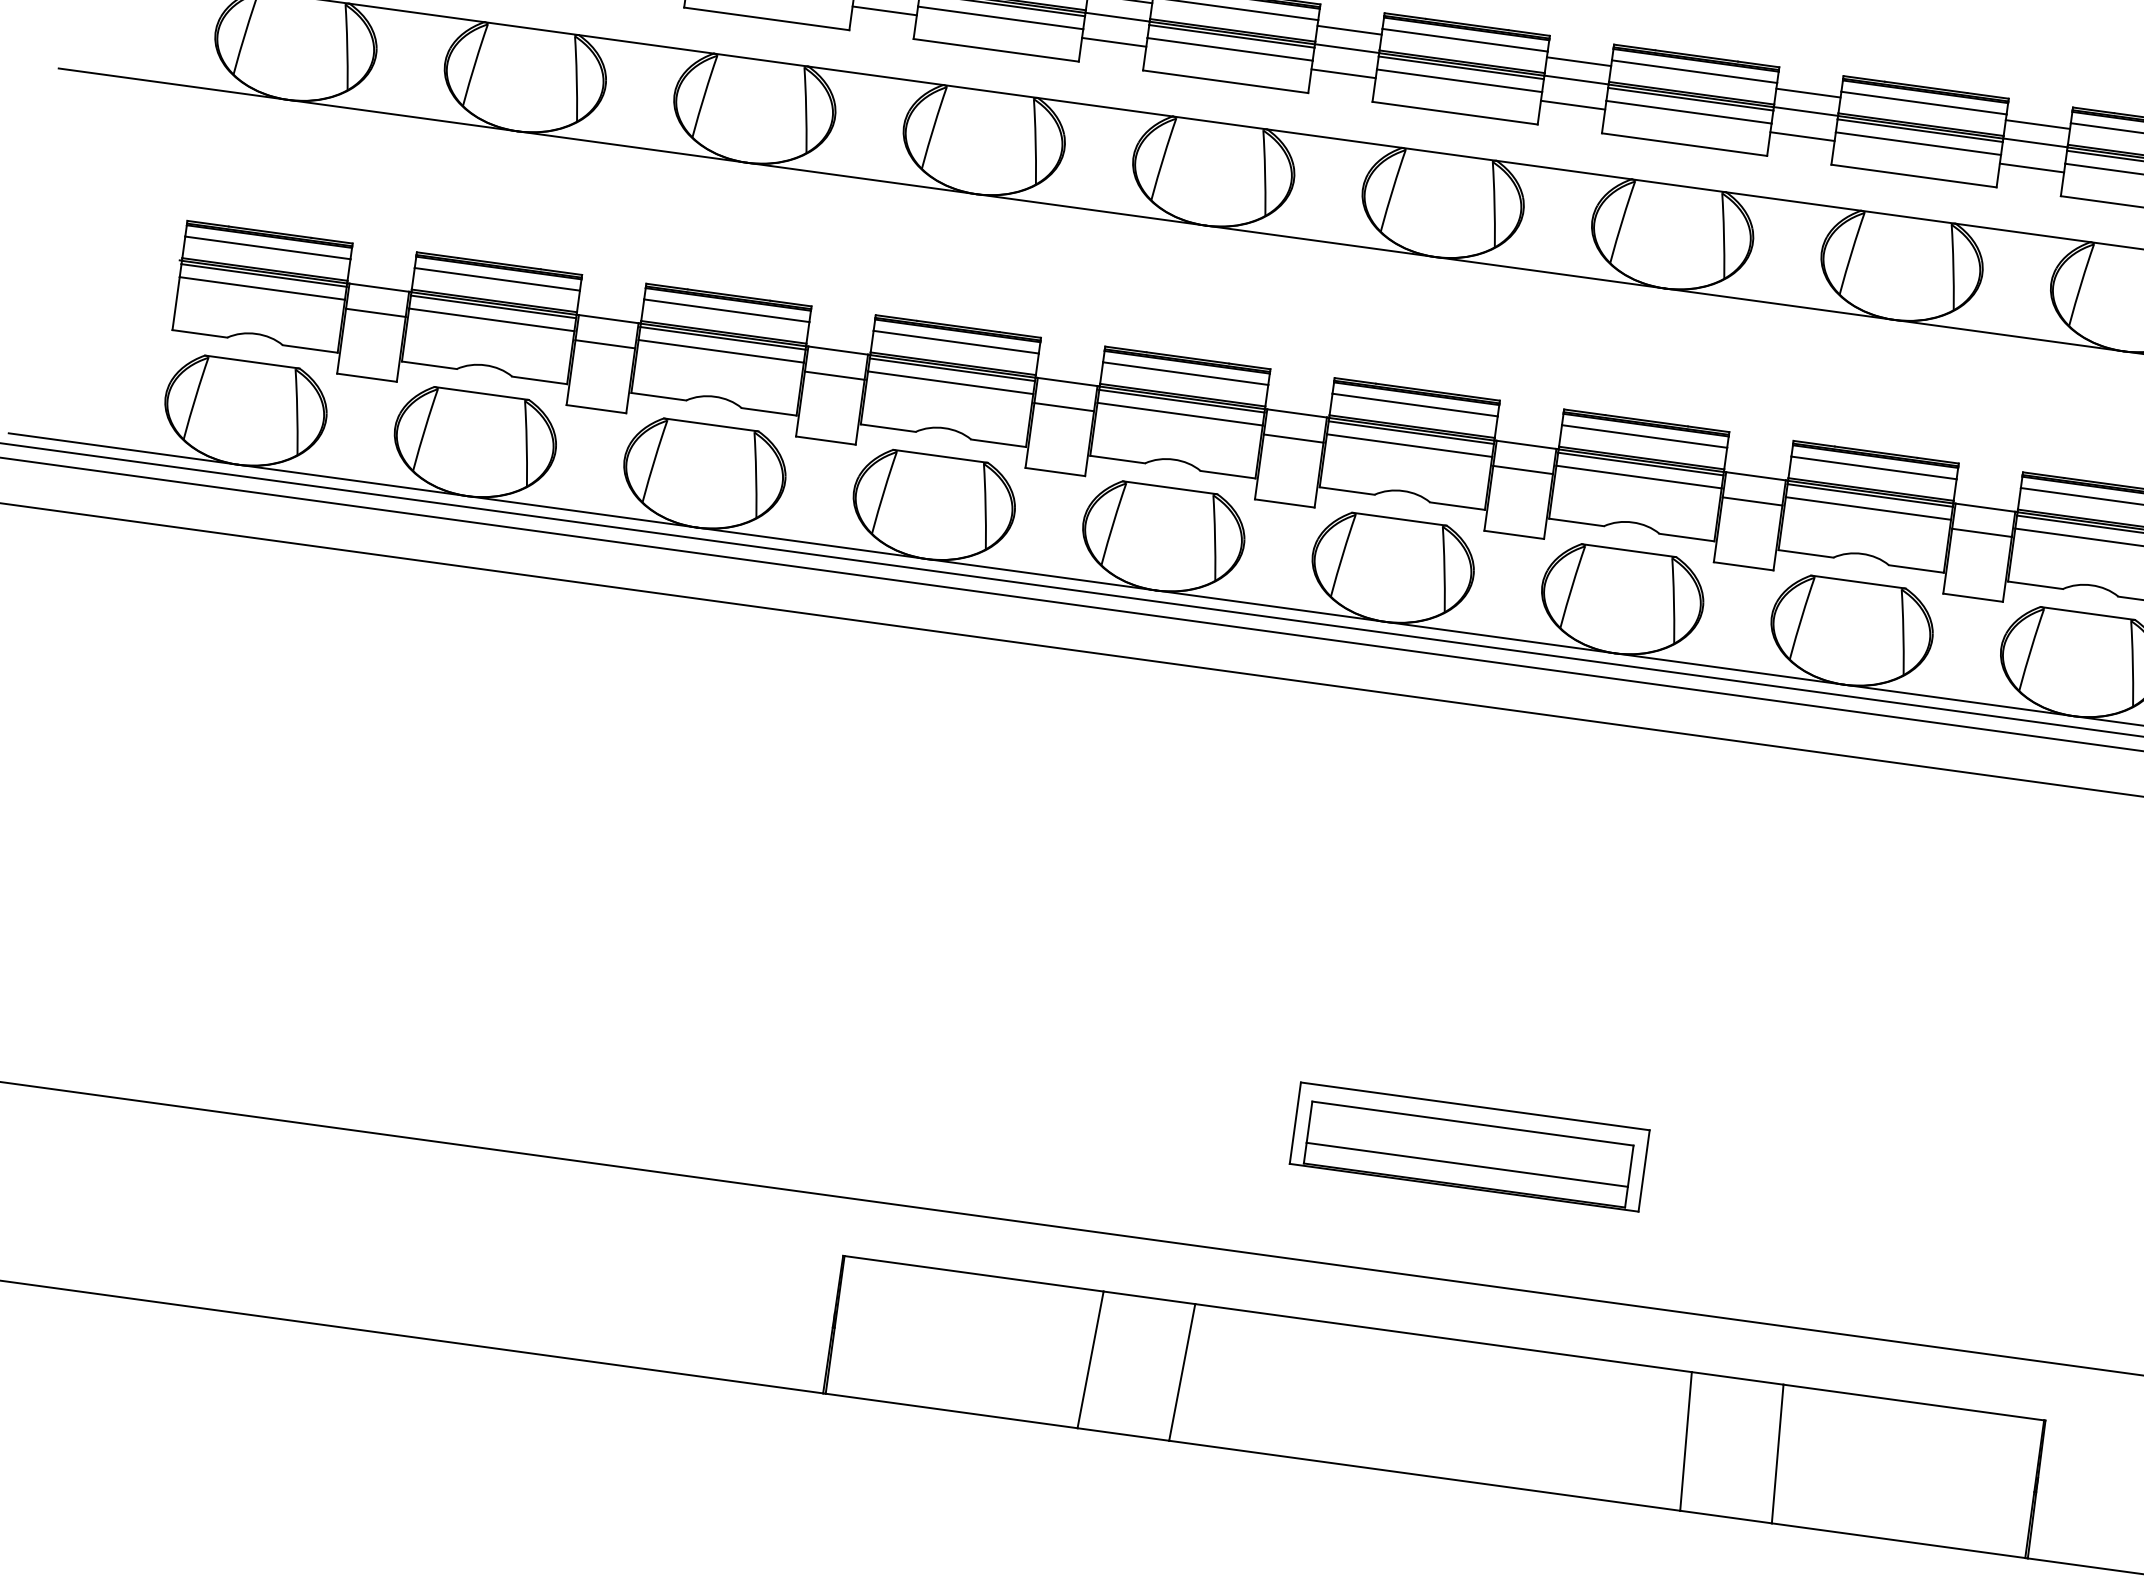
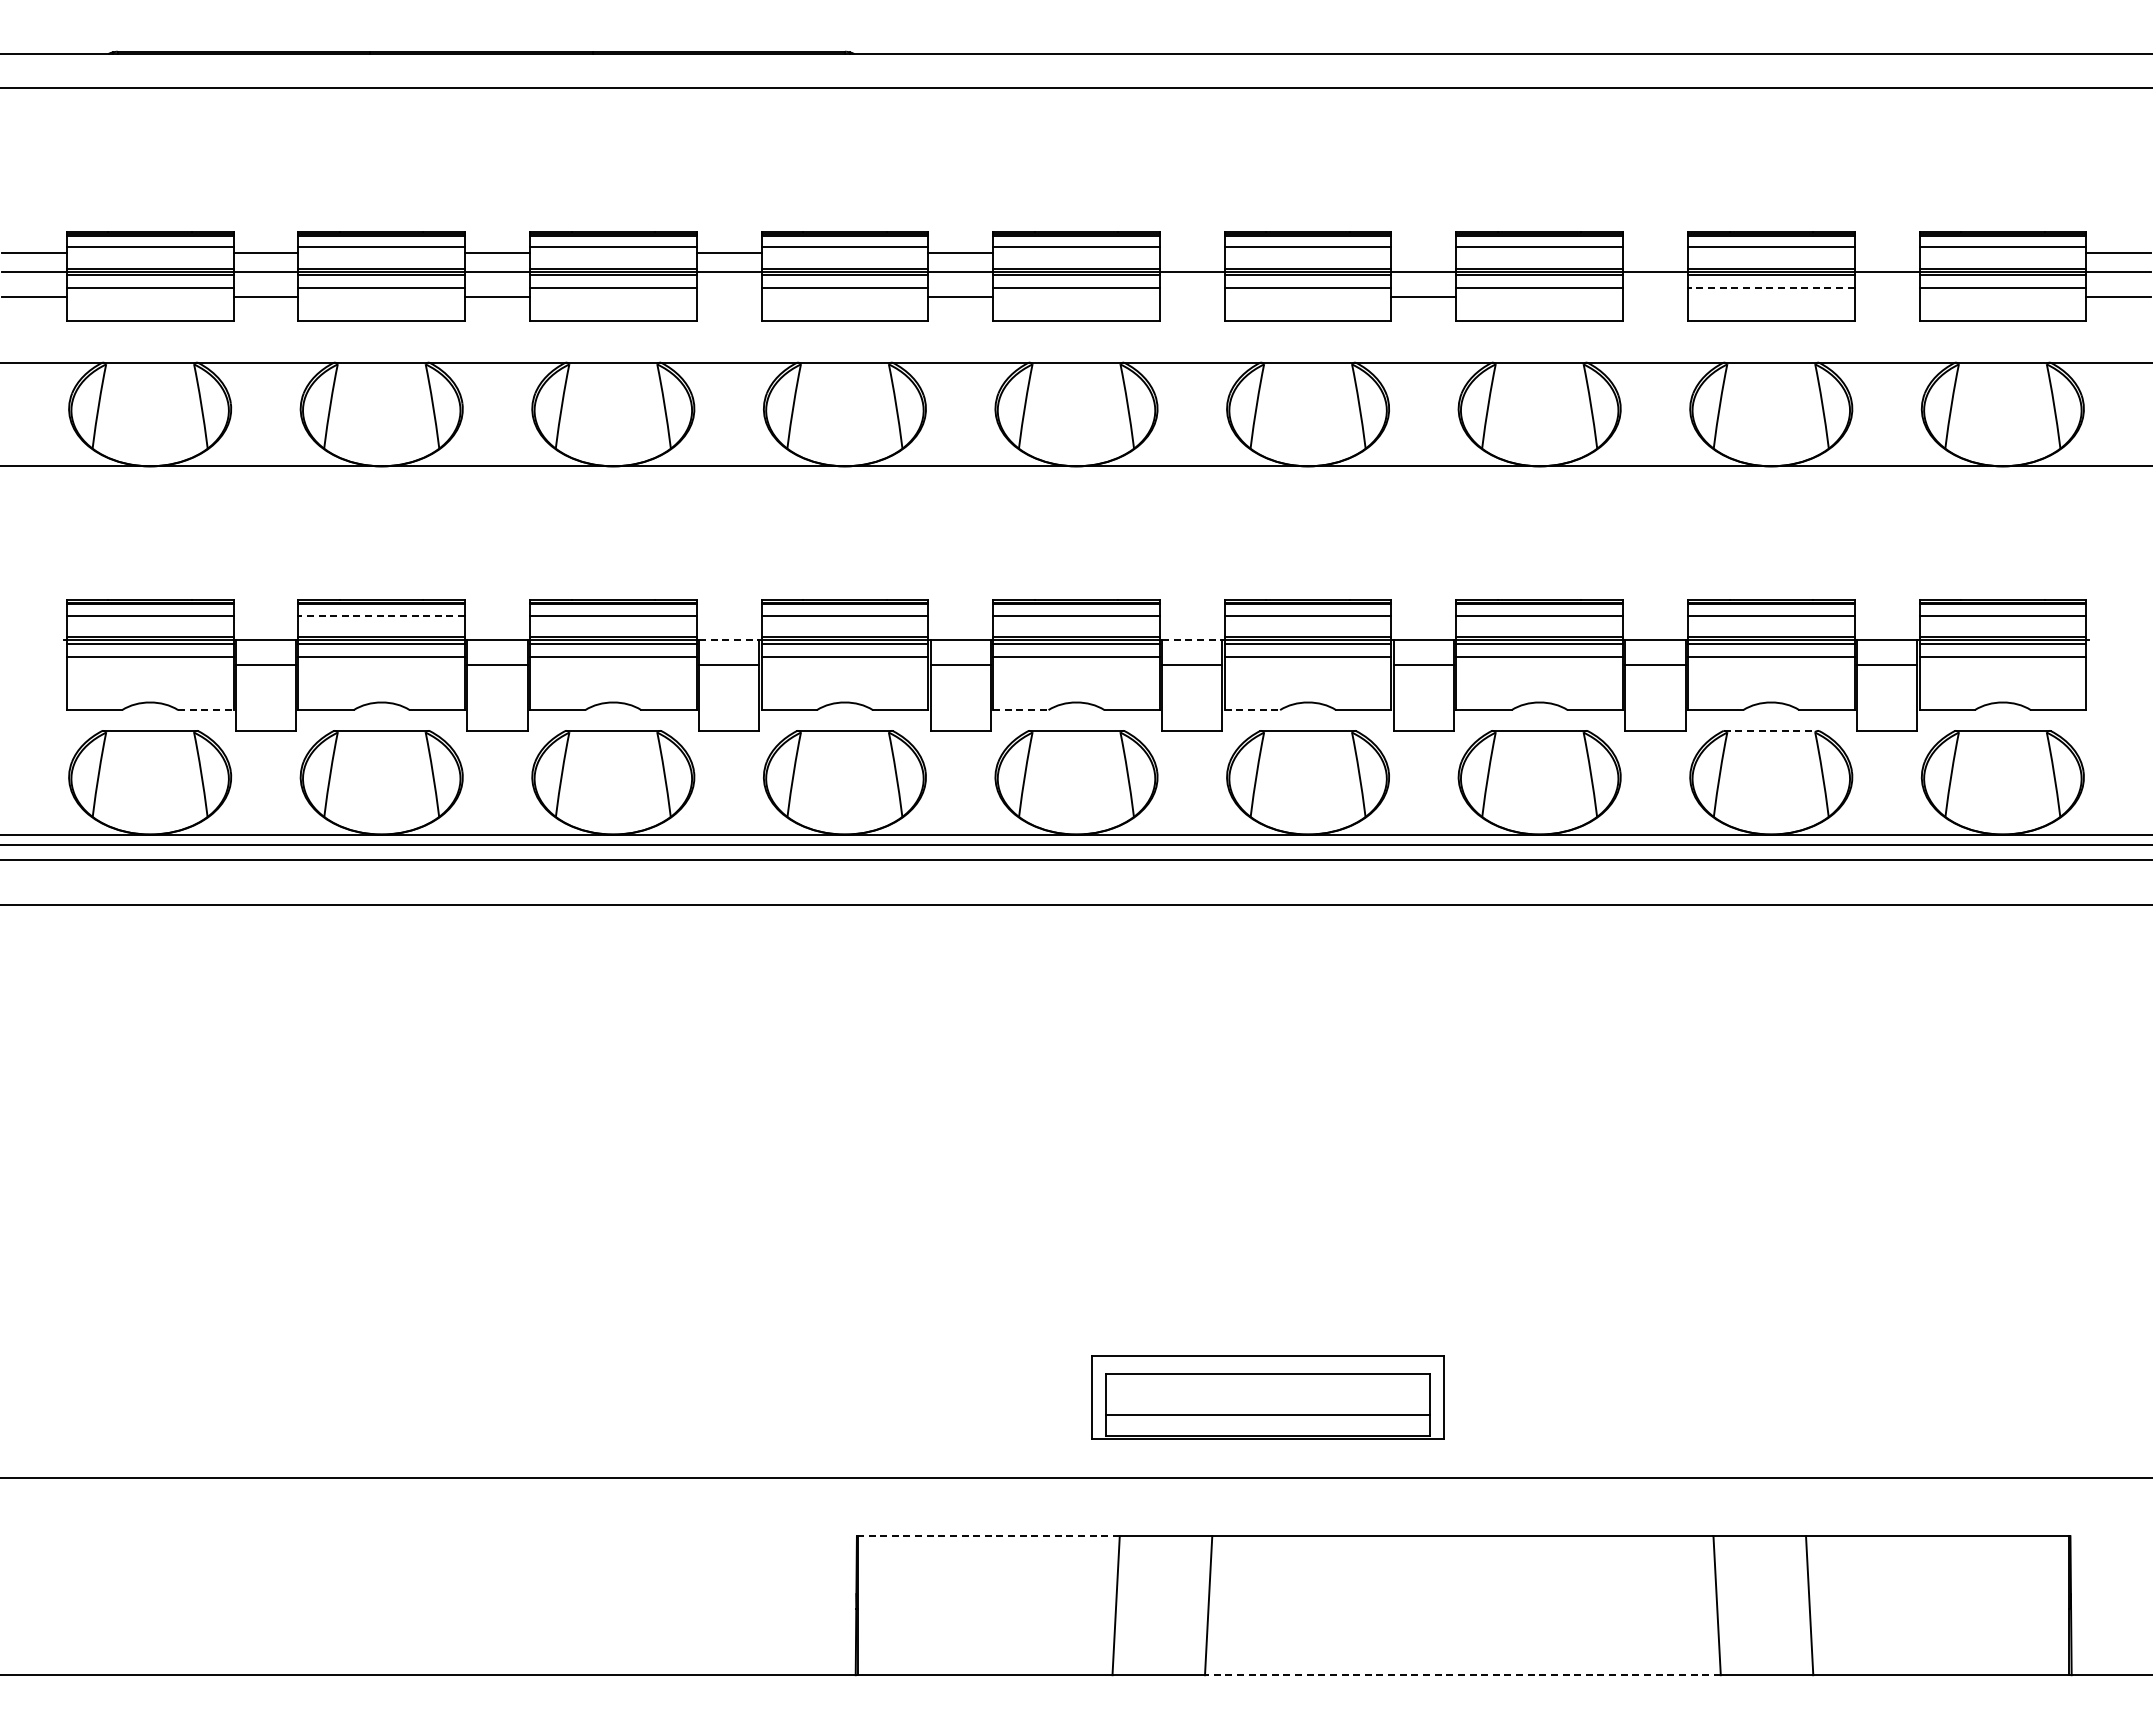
line: (884, 11) -> (728, 297), removed
line: (1348, 30) -> (1191, 253), removed
line: (1578, 61) -> (1423, 253), removed
line: (1342, 73) -> (1191, 297), removed
line: (1808, 93) -> (1655, 253), removed
line: (2037, 124) -> (1886, 253), removed
line: (1802, 136) -> (1655, 297), removed
line: (1917, 143) -> (1770, 288), solid -> dashed
line: (2031, 168) -> (1886, 297), removed
line: (497, 279) -> (381, 615), solid -> dashed
line: (309, 349) -> (205, 710), solid -> dashed
line: (838, 351) -> (729, 640), solid -> dashed
line: (1297, 413) -> (1192, 640), solid -> dashed
line: (1117, 459) -> (1020, 710), solid -> dashed
line: (1347, 491) -> (1252, 710), solid -> dashed
line: (1858, 581) -> (1771, 730), solid -> dashed
part: (1469, 1147) -> (1267, 1397), moved
line: (974, 1274) -> (989, 1536), solid -> dashed
line: (1424, 1476) -> (1462, 1675), solid -> dashed

